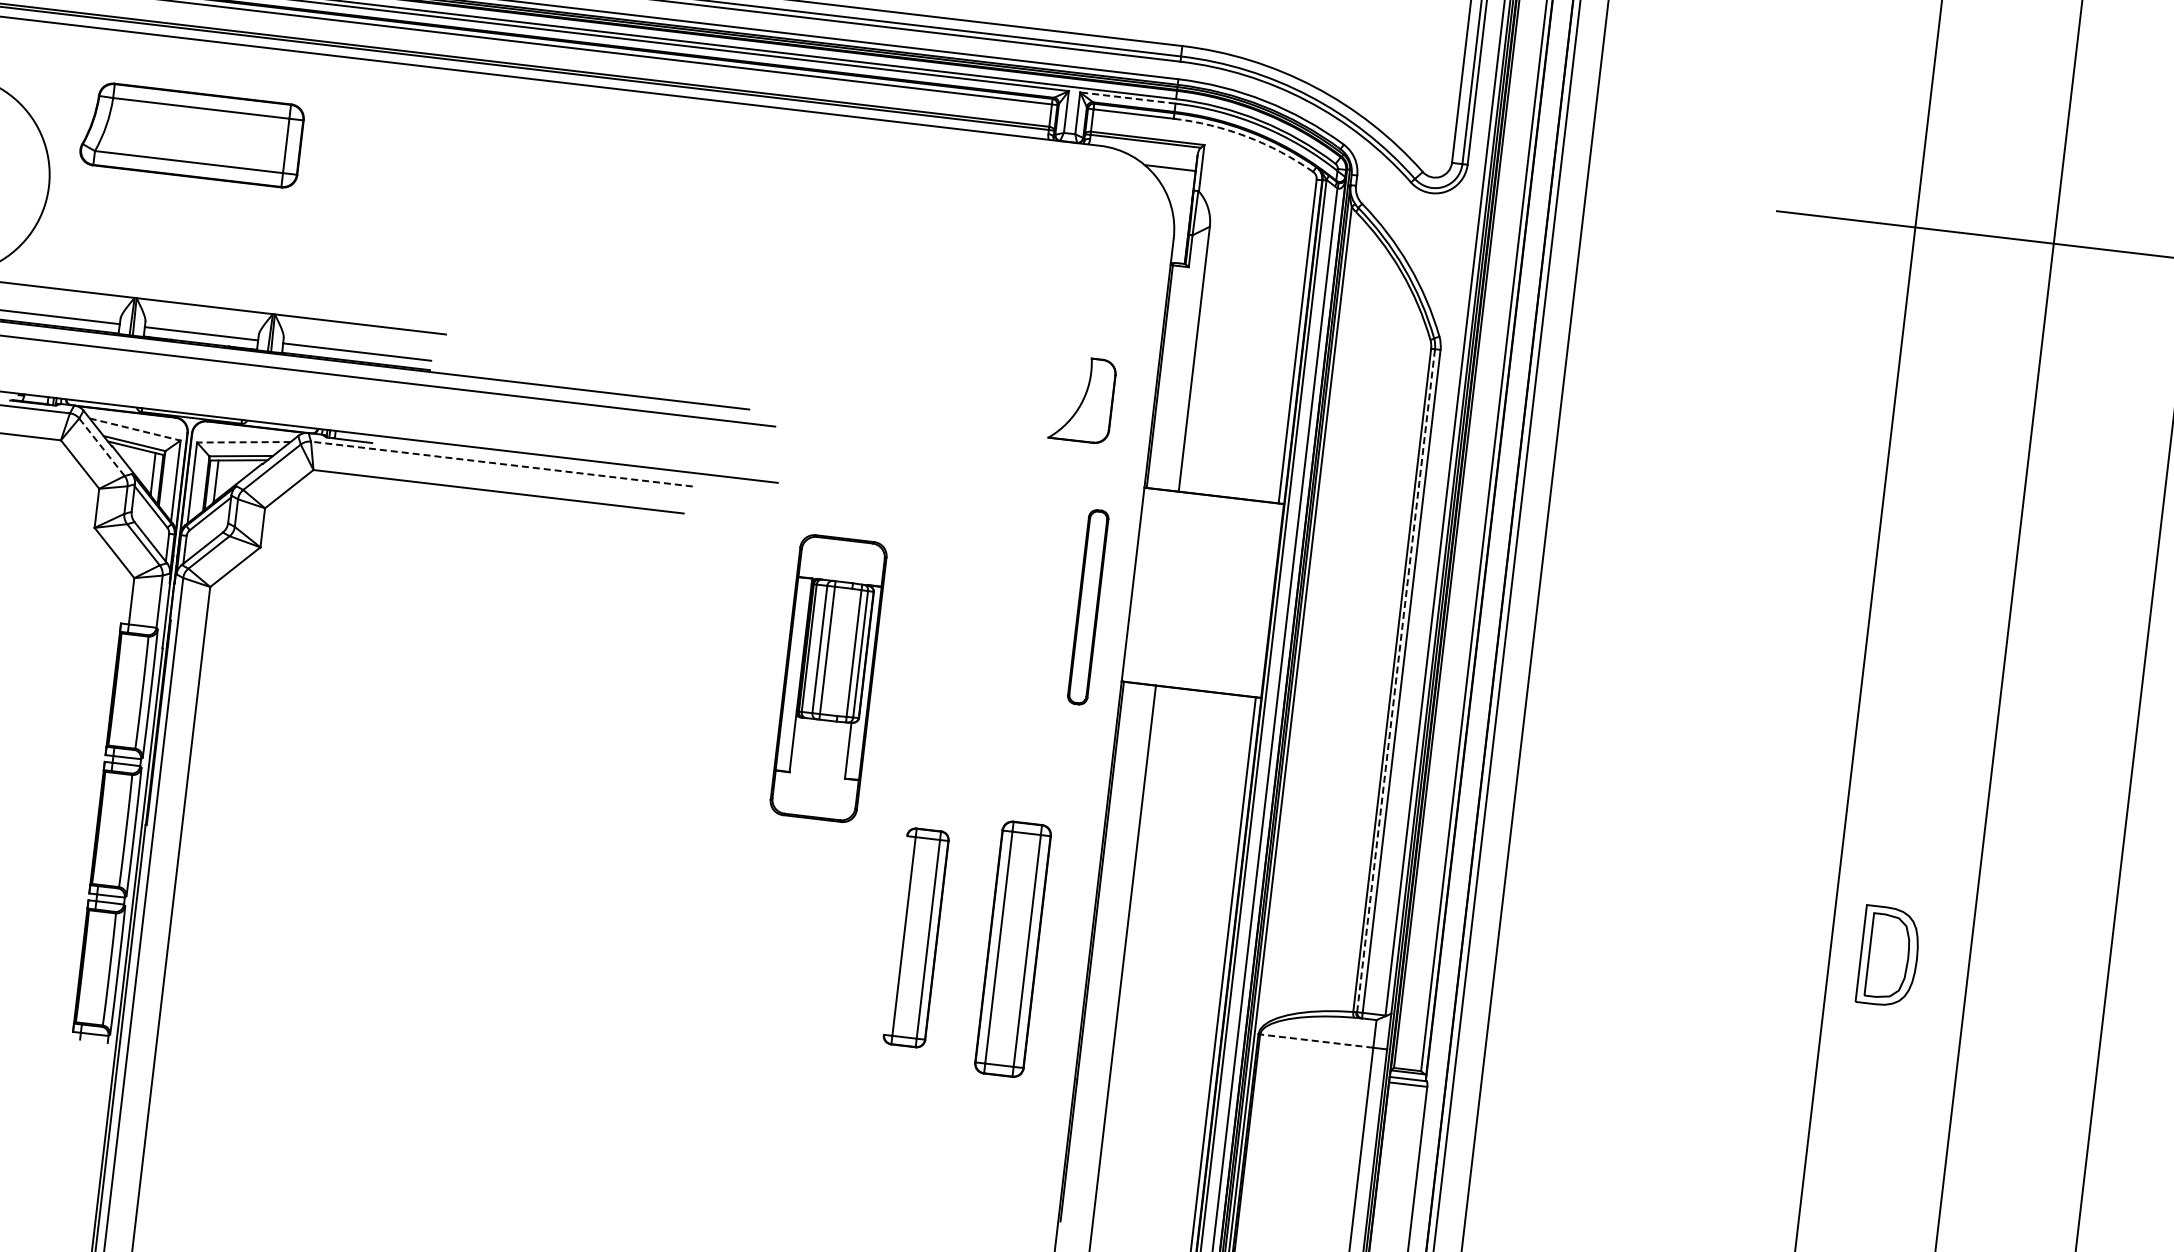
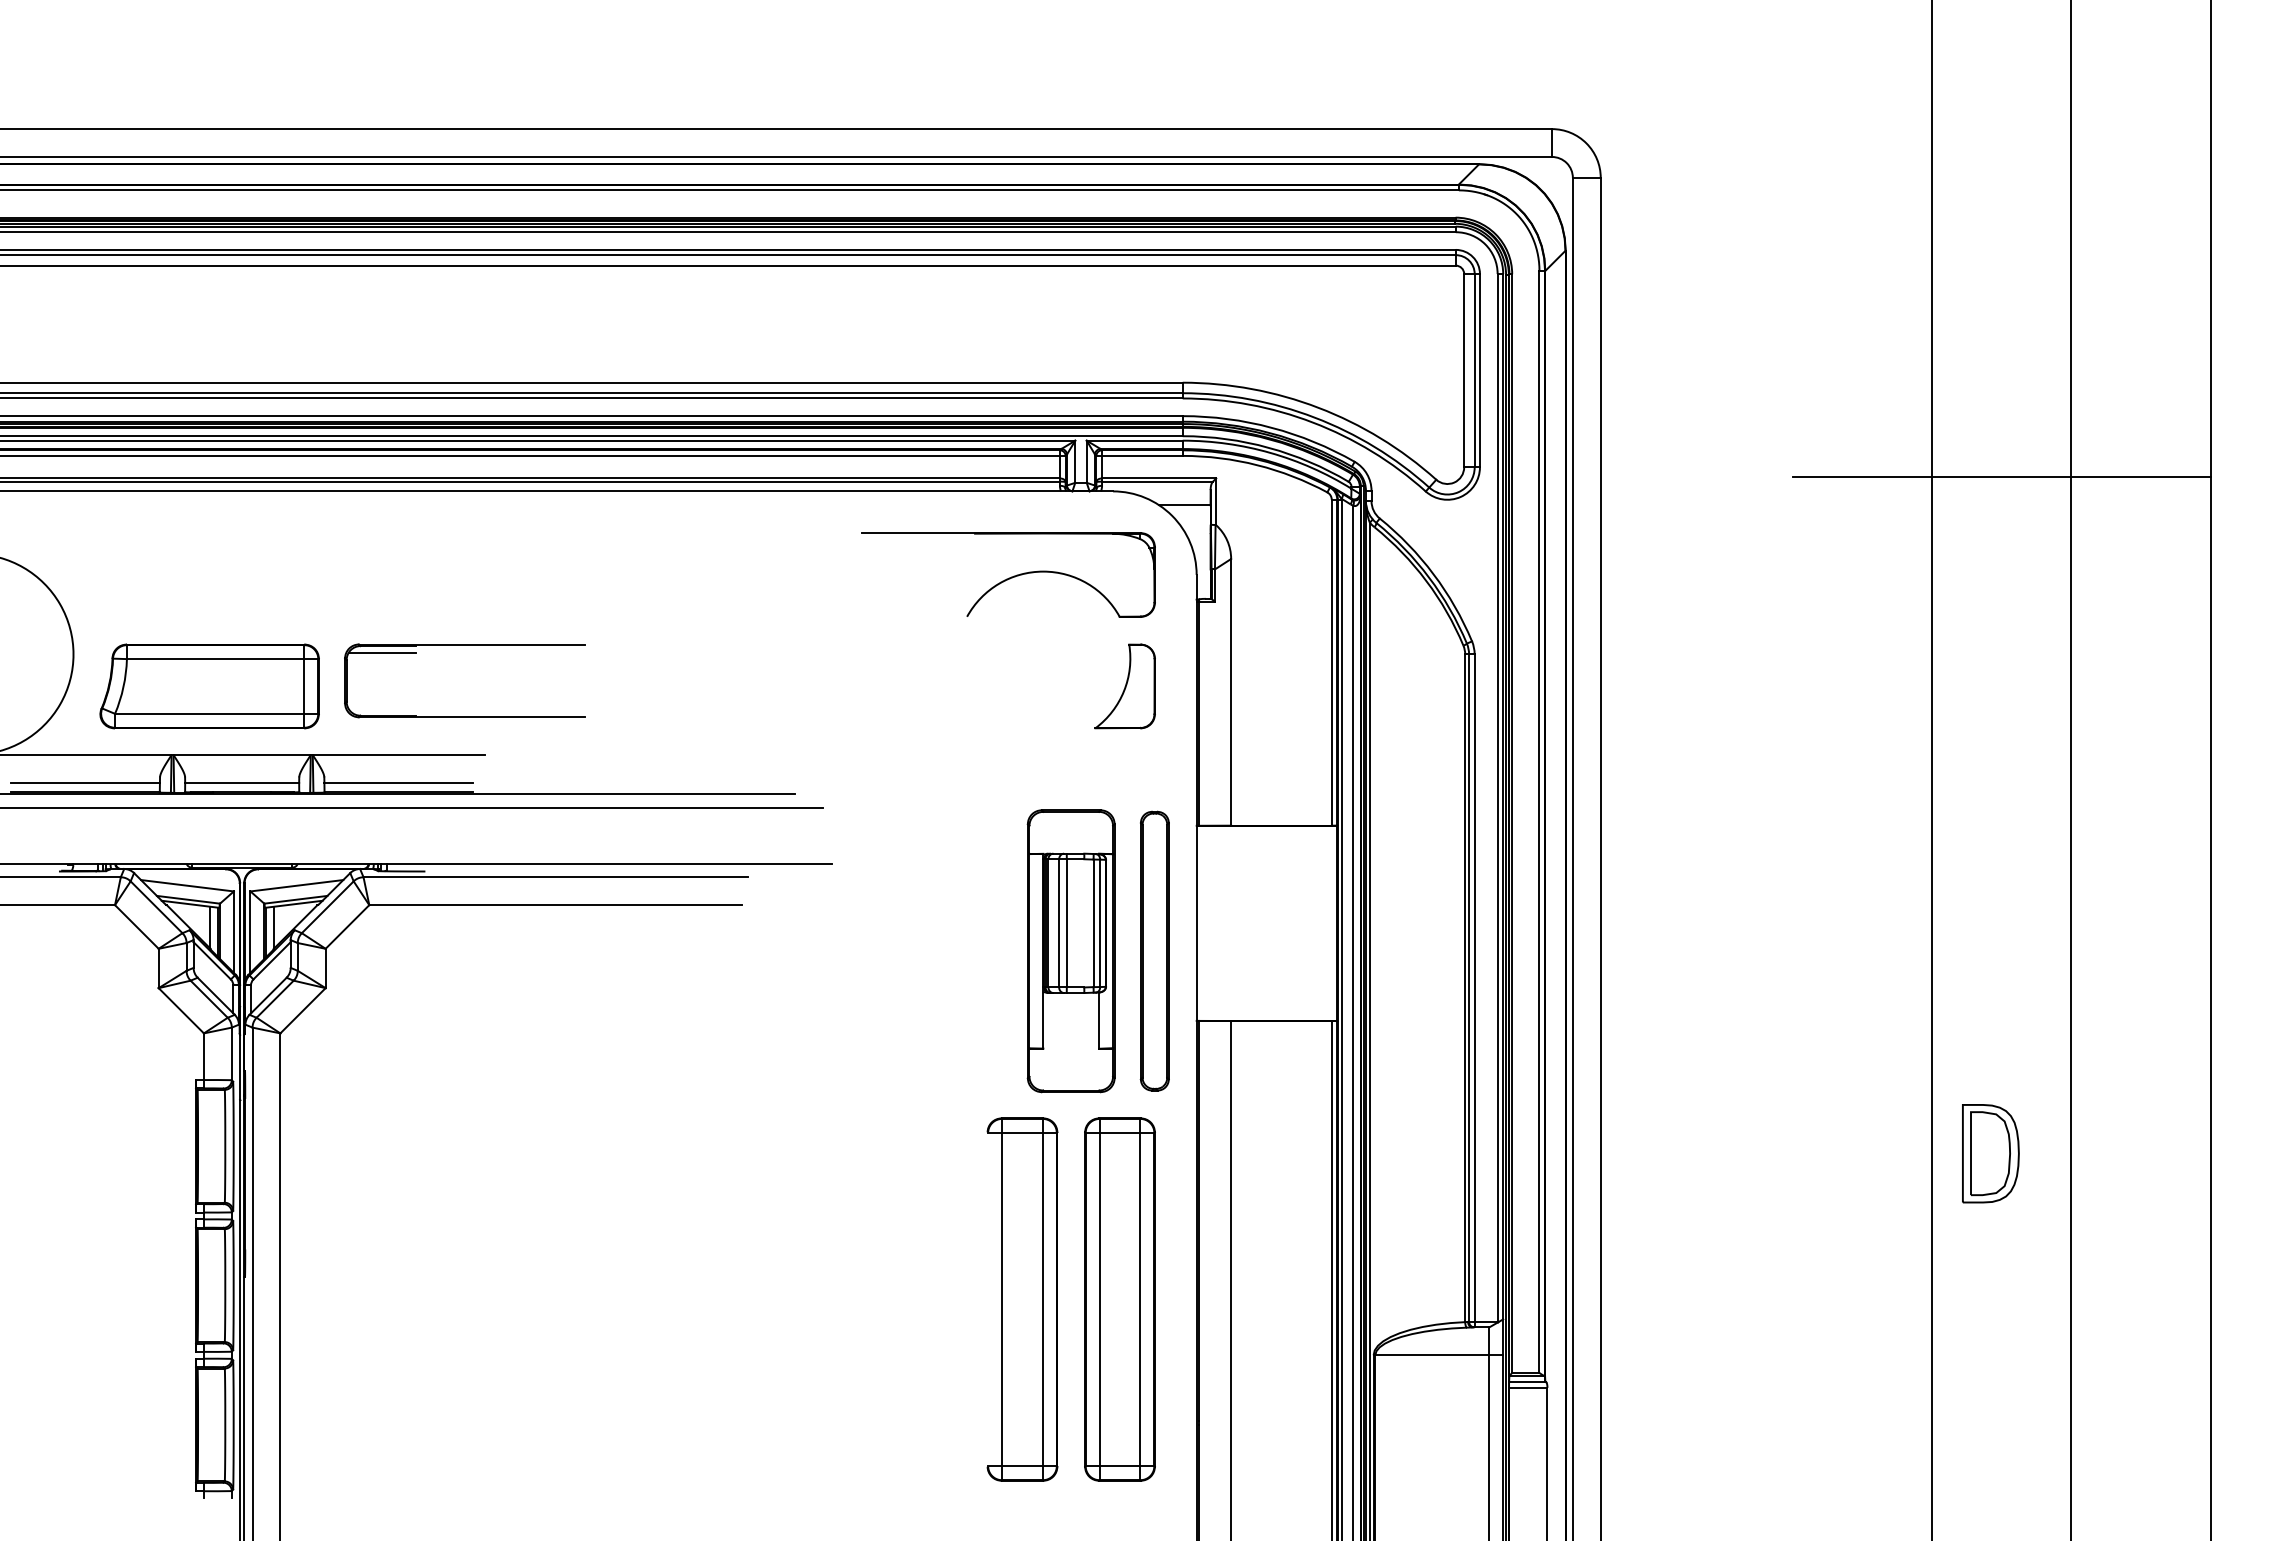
line: (1127, 97) -> (1134, 440), dashed -> solid
part: (191, 134) -> (209, 686), moved
arc: (1246, 137) -> (1257, 465), dashed -> solid
part: (986, 216) -> (1008, 574), added
part: (438, 223) -> (464, 645), added
part: (1082, 399) -> (1124, 686), moved
line: (135, 429) -> (187, 885), dashed -> solid
line: (243, 442) -> (296, 885), dashed -> solid
line: (101, 447) -> (156, 907), dashed -> solid
line: (501, 464) -> (555, 877), dashed -> solid
part: (1088, 606) -> (1154, 950), size x1.43
part: (827, 678) -> (1070, 951), moved
line: (1396, 681) -> (1469, 988), dashed -> solid
part: (916, 937) -> (1022, 1299), size x1.67
part: (1012, 949) -> (1119, 1299), size x1.43
part: (1888, 956) -> (1990, 1153), moved
line: (1316, 1041) -> (1432, 1355), dashed -> solid

